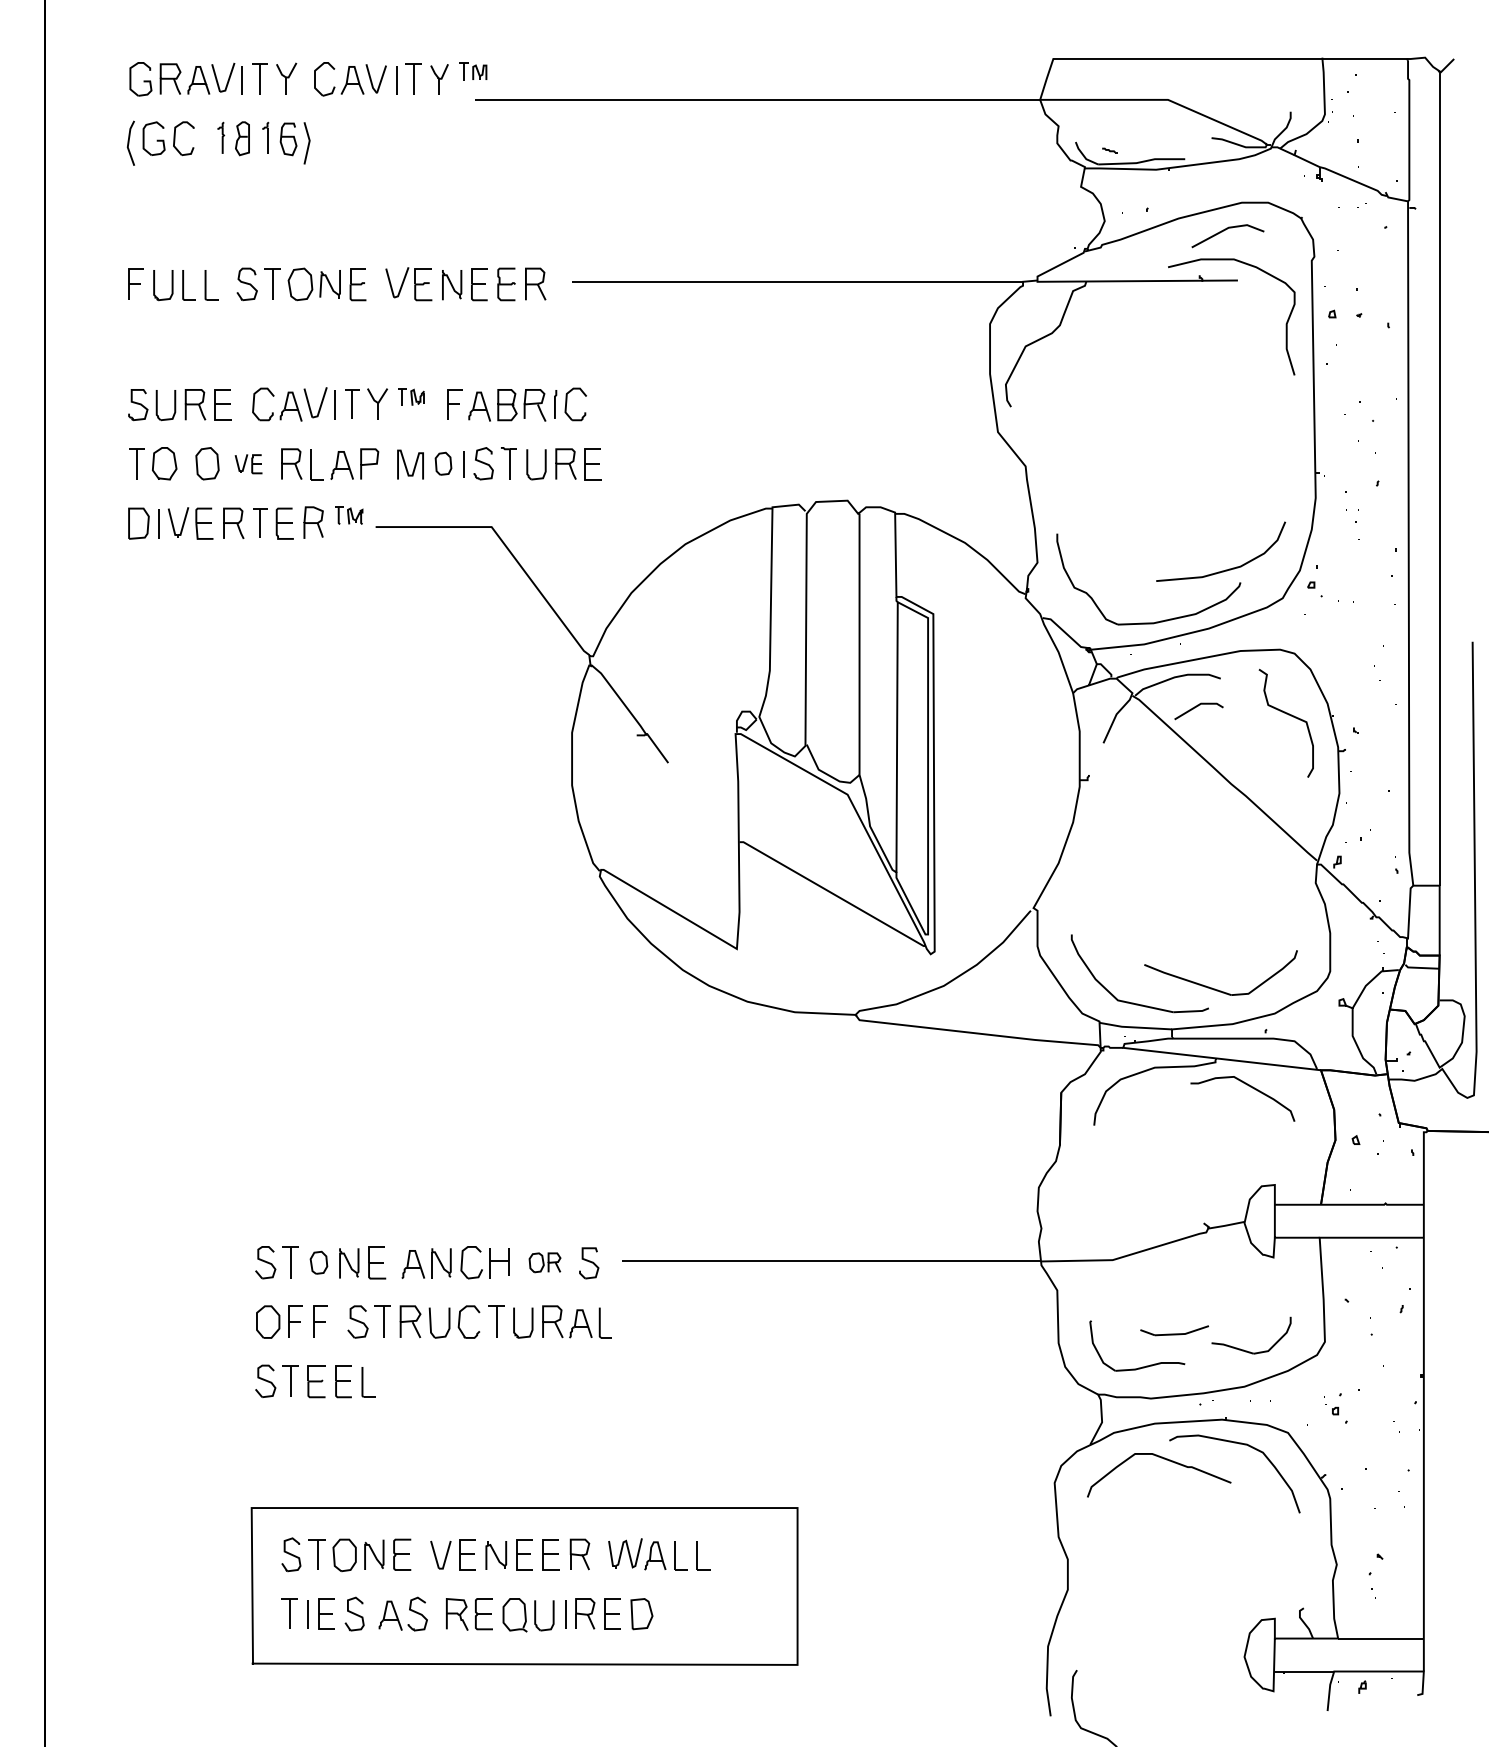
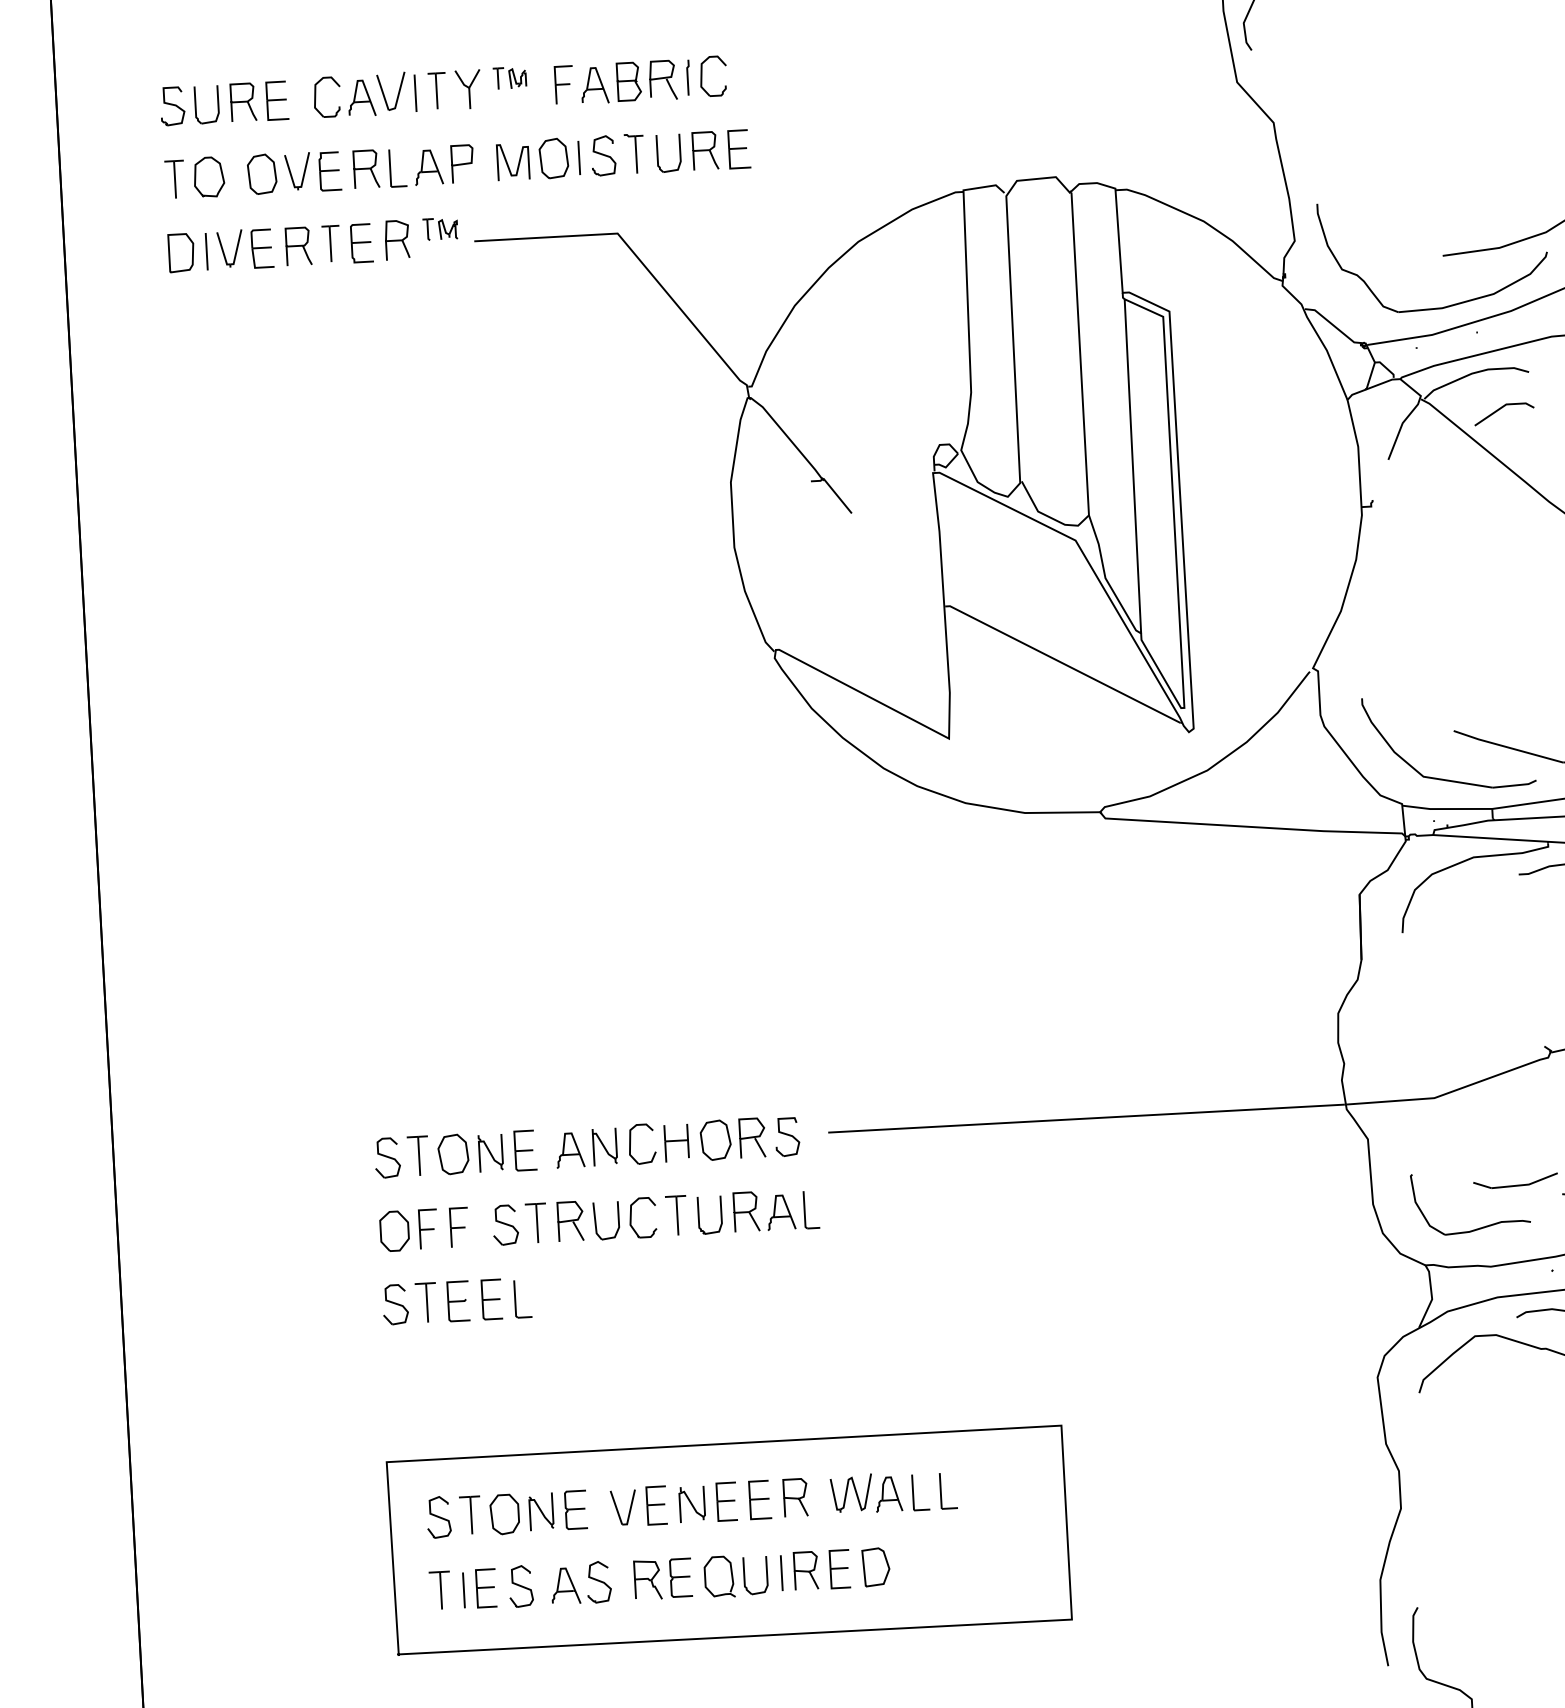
part: (248, 463) -> (312, 171), size x1.67
part: (443, 463) -> (553, 158), size x1.43
part: (318, 1262) -> (452, 1154), size x1.43
part: (544, 1262) -> (732, 1139), size x1.67

